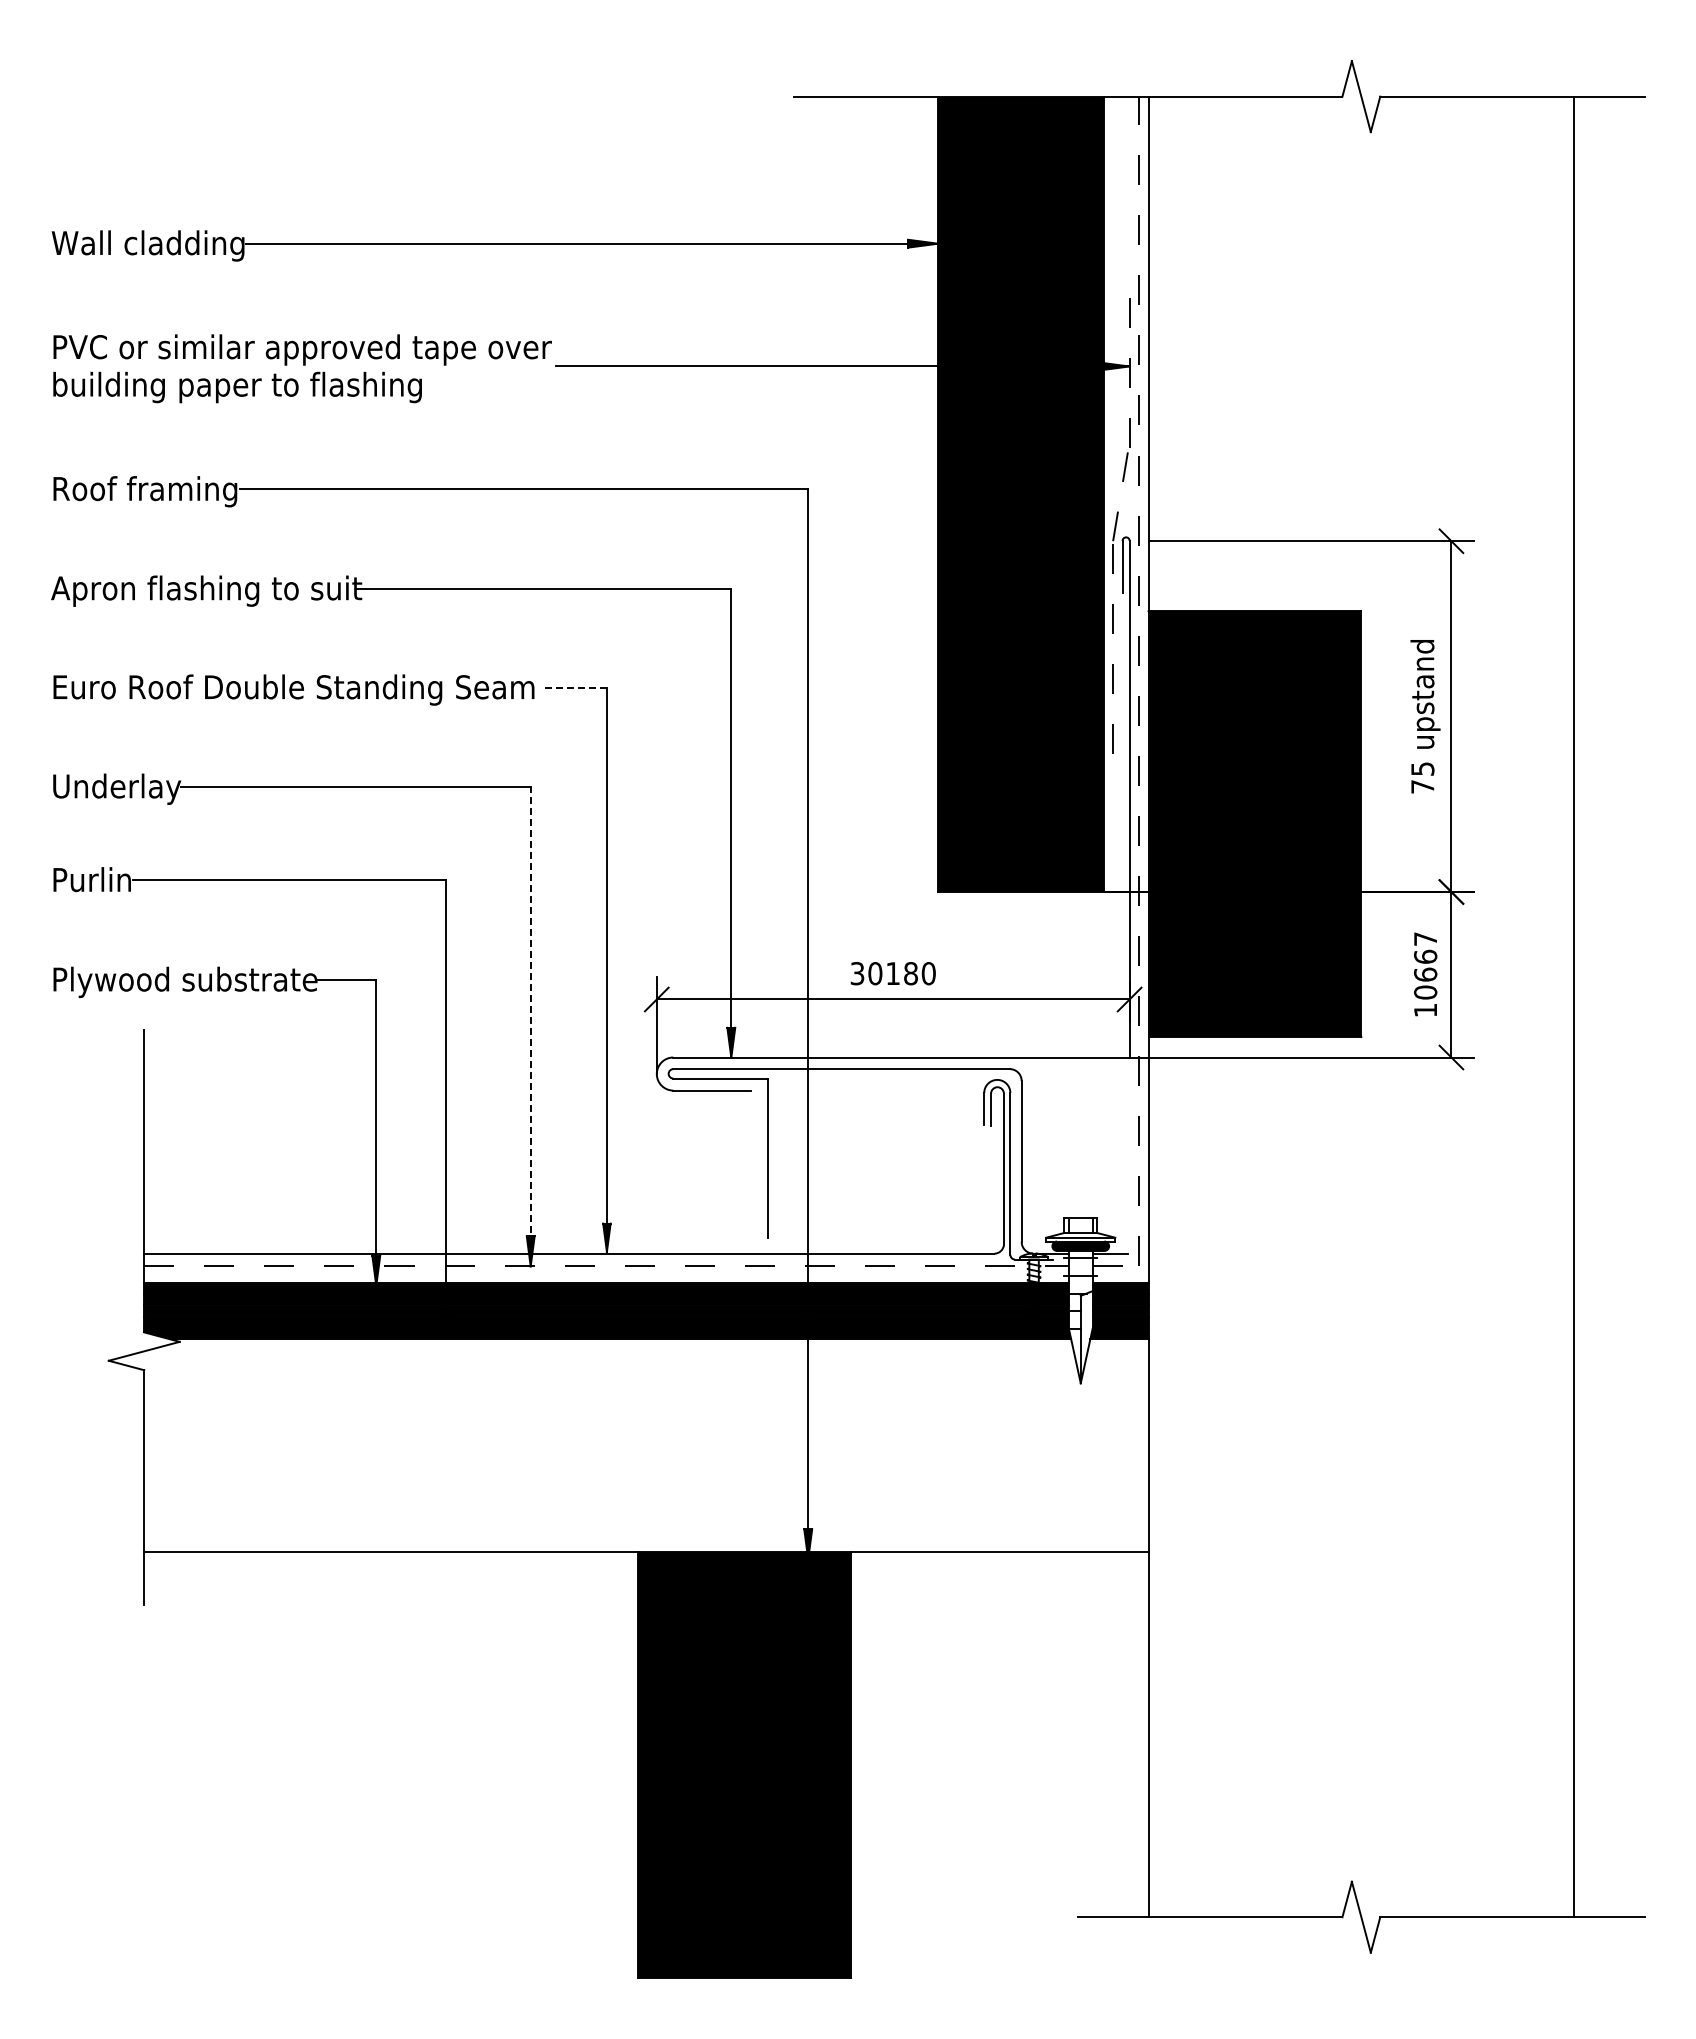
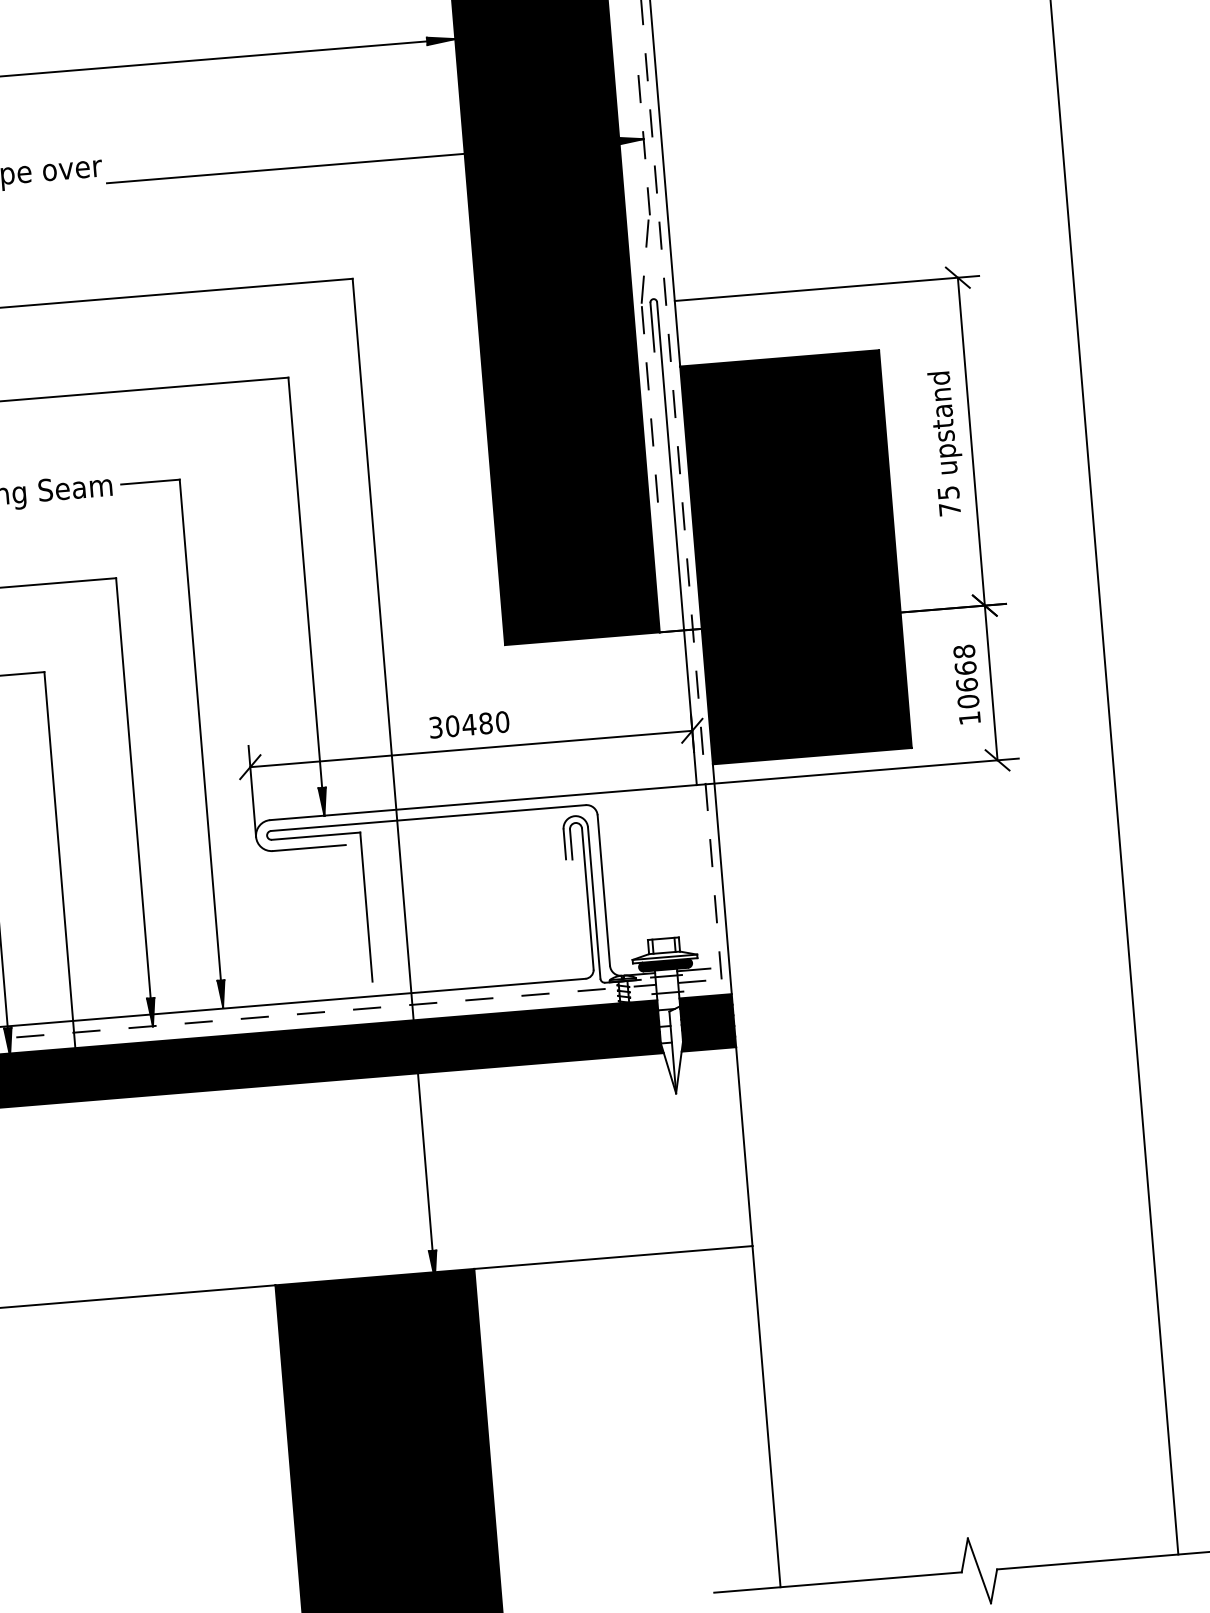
line: (575, 687) -> (150, 481), dashed -> solid
text: (1425, 939) -> (964, 652), 10667 -> 10668
text: (892, 973) -> (468, 724), 30180 -> 30480
line: (530, 1026) -> (134, 802), dashed -> solid

